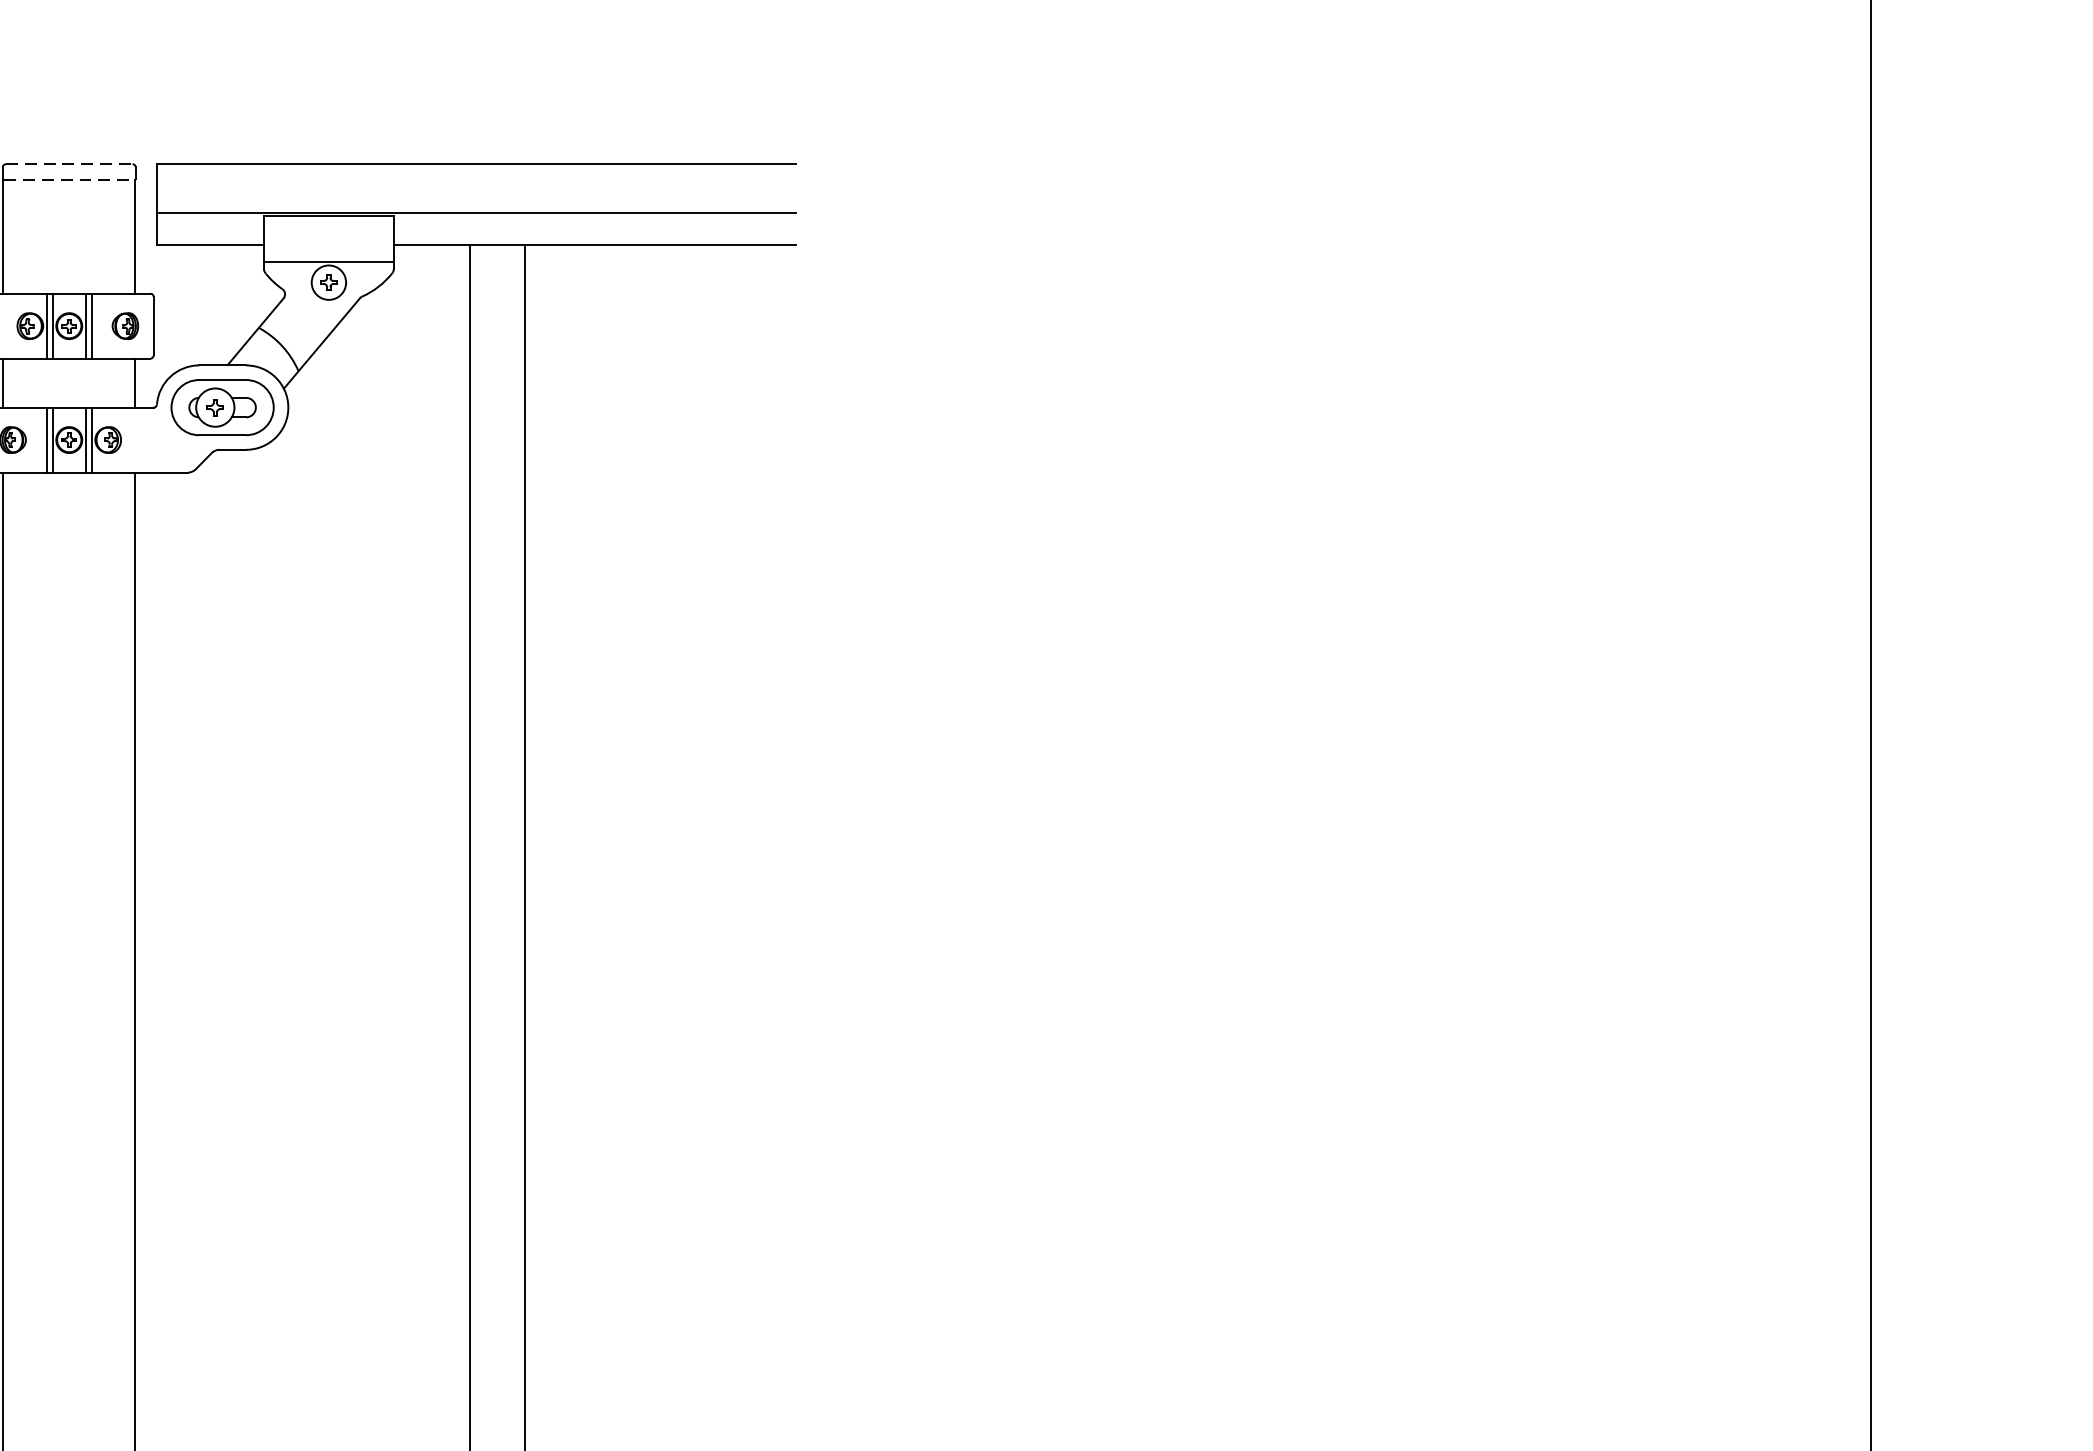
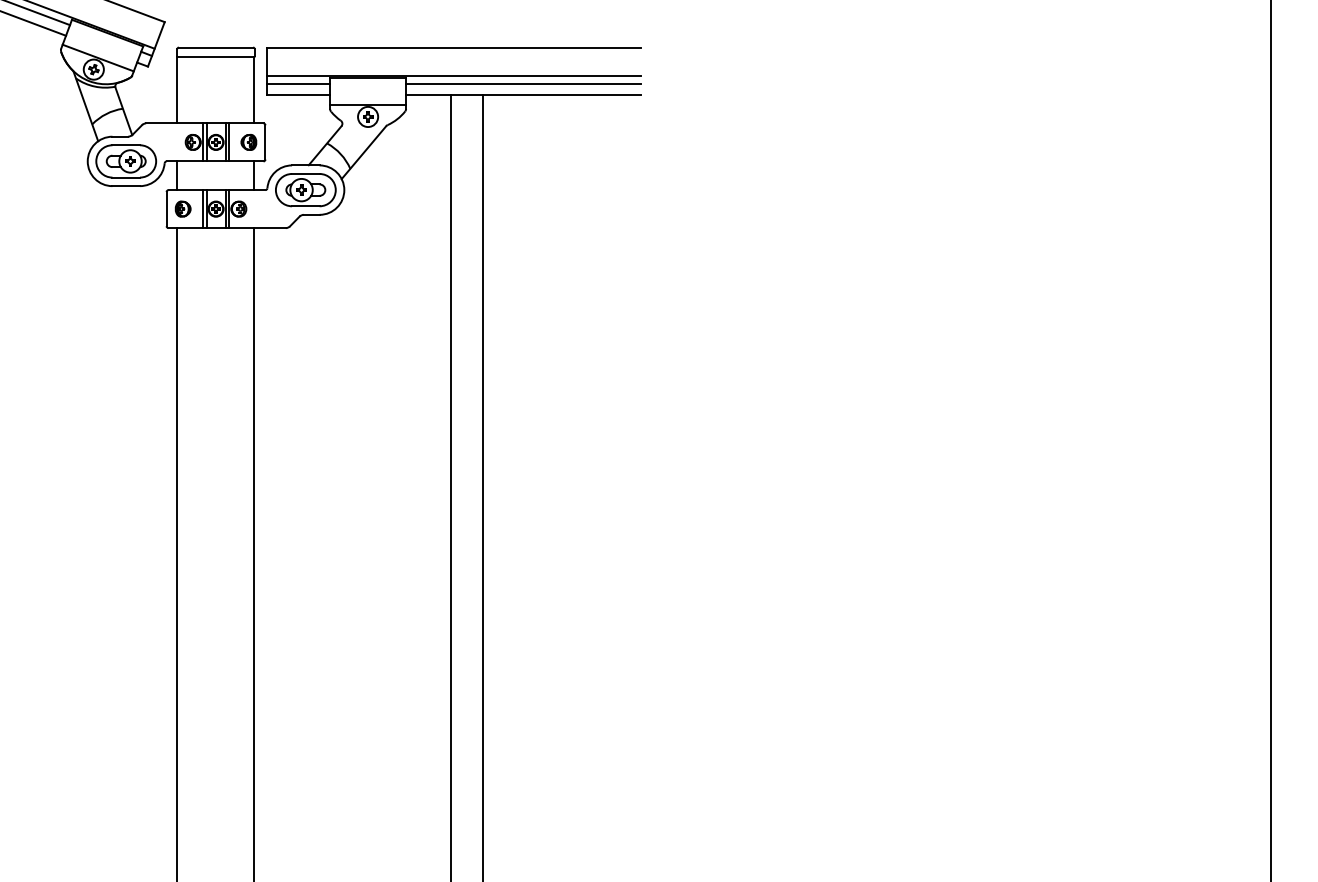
line: (70, 164) -> (216, 47), dashed -> solid
line: (70, 181) -> (216, 57), dashed -> solid
line: (210, 225) -> (298, 83), added
line: (594, 225) -> (523, 83), added

